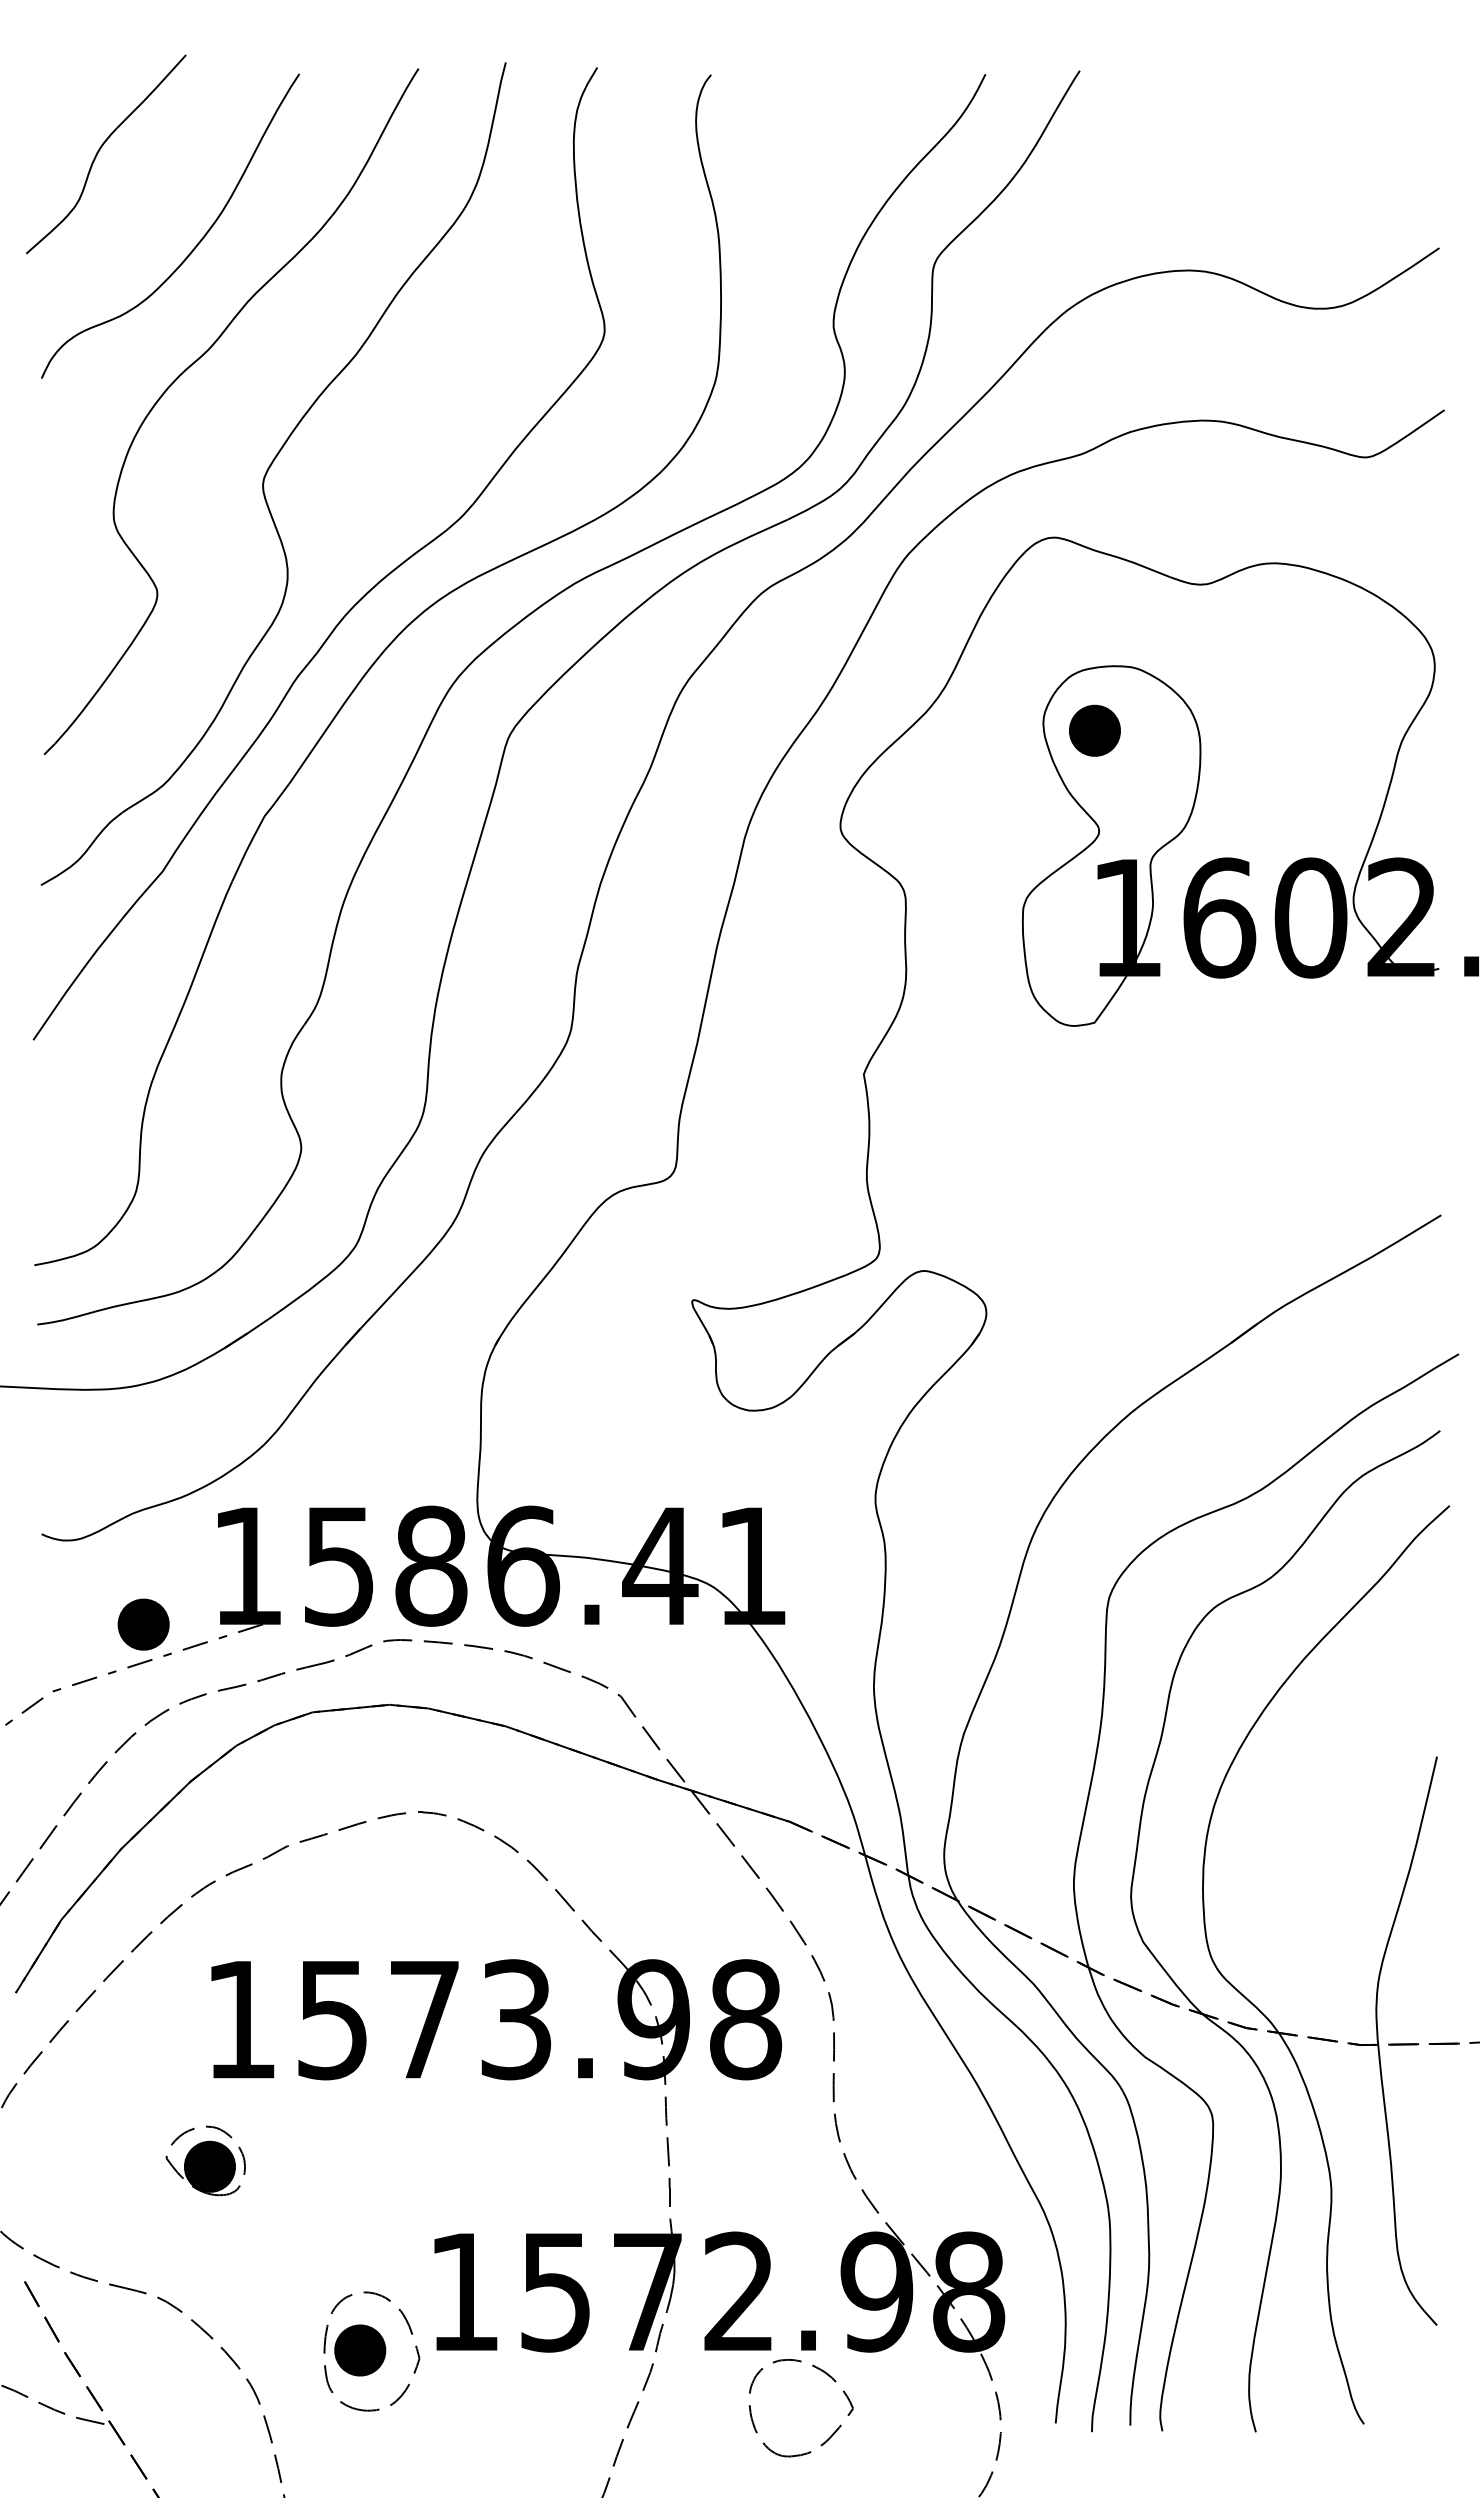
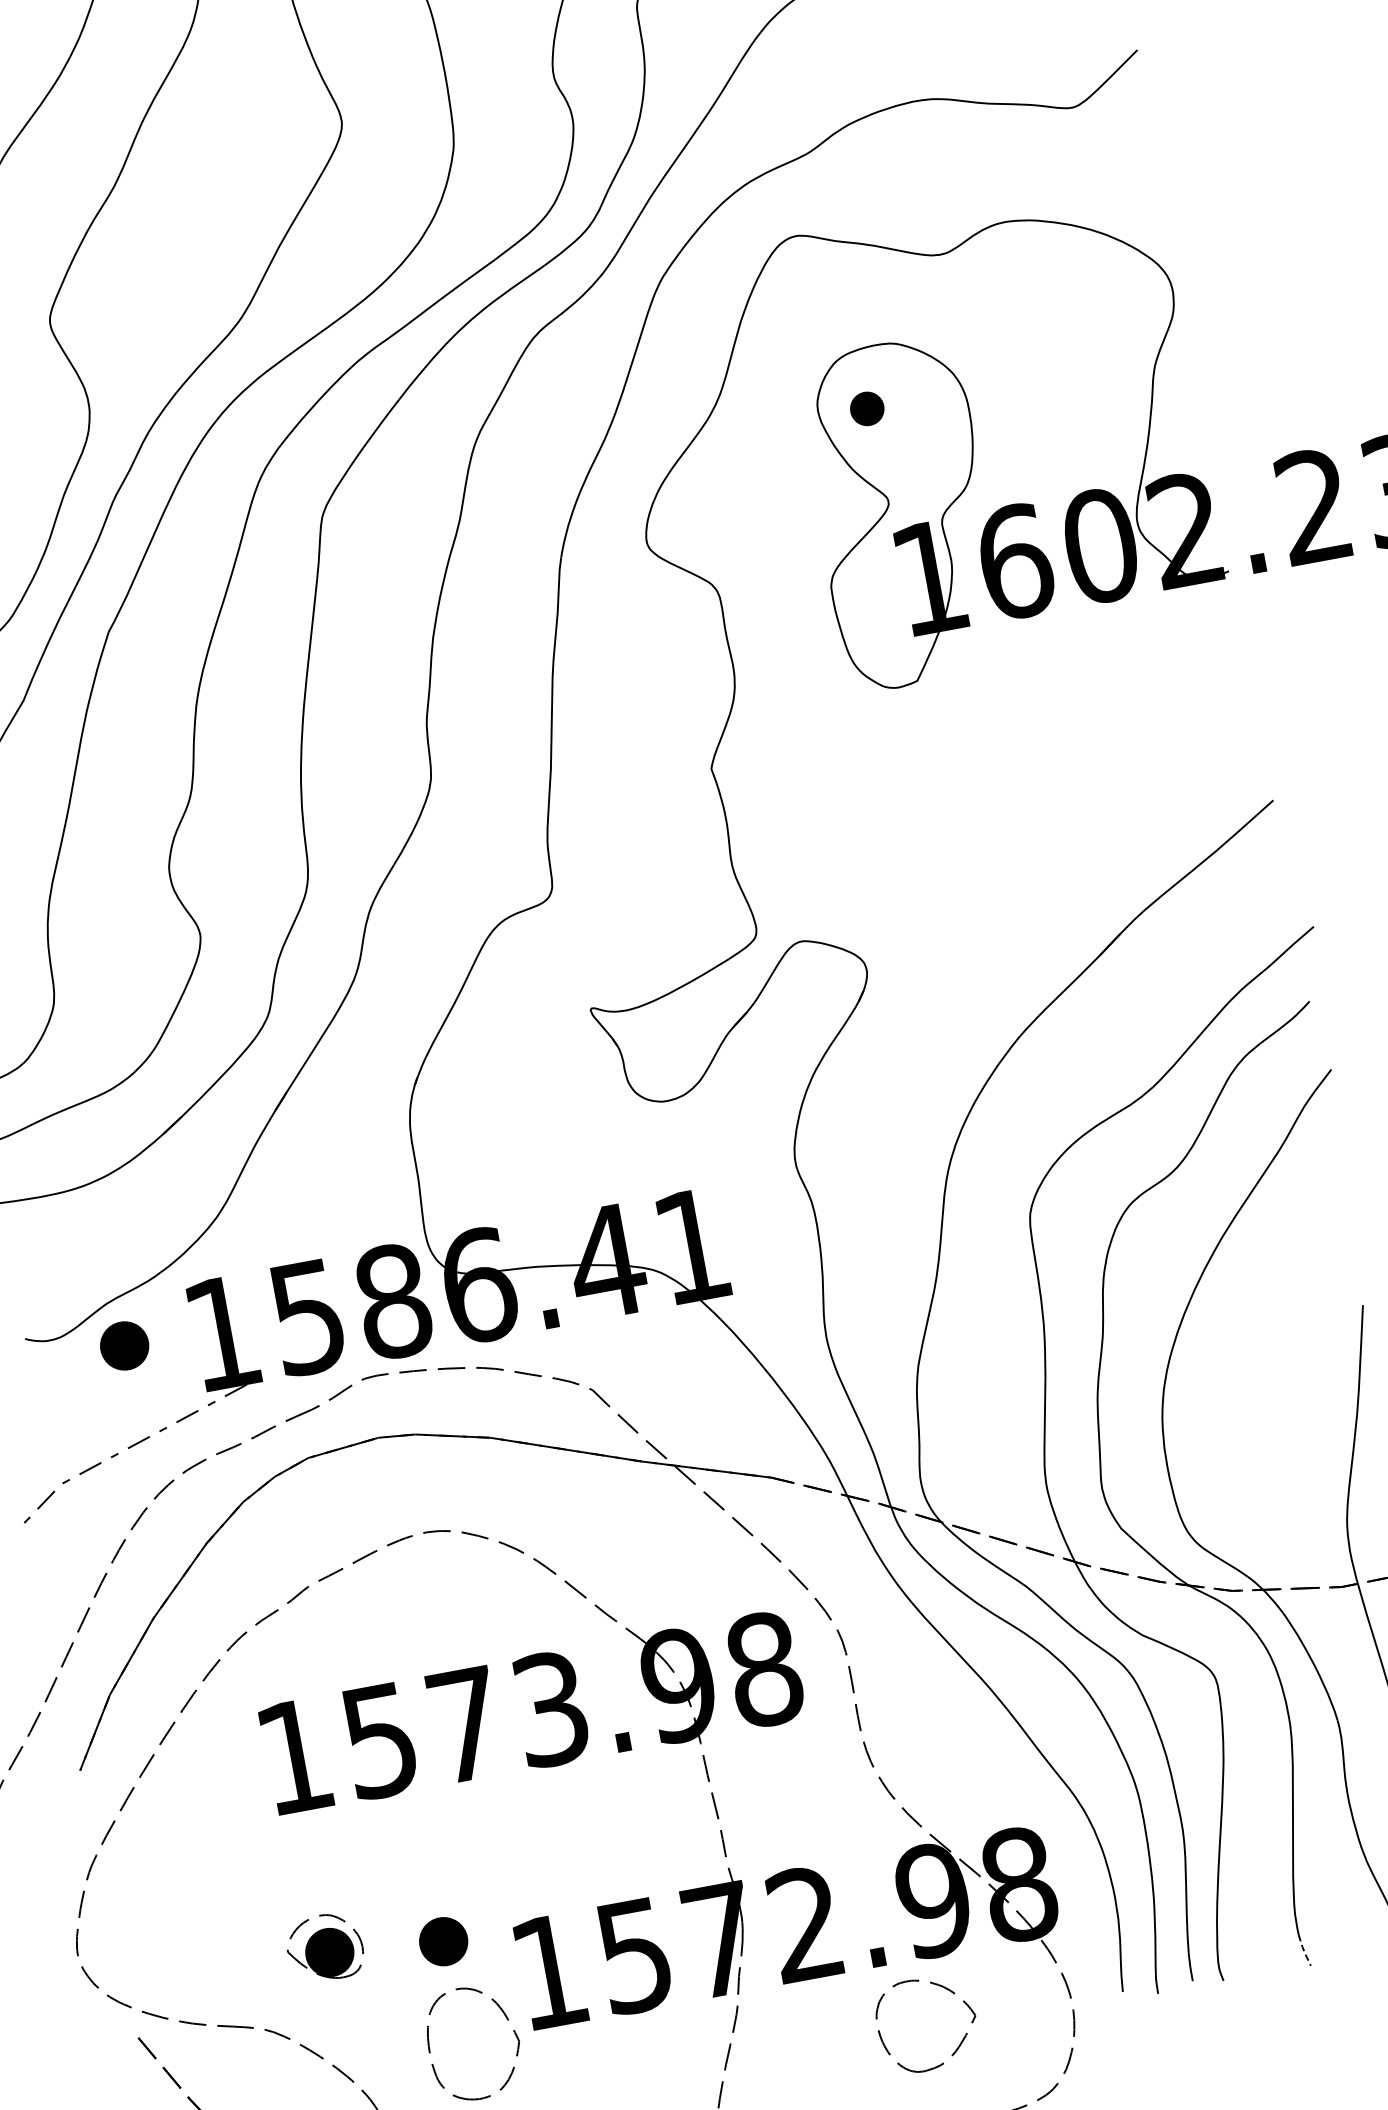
part: (1094, 730) -> (866, 408), size x0.7
part: (143, 1624) -> (124, 1345), moved
part: (205, 2160) -> (324, 1947), moved
part: (360, 2350) -> (443, 1941), moved
line: (1251, 2415) -> (1303, 1950), solid -> dashed
part: (830, 2435) -> (959, 2044), moved

